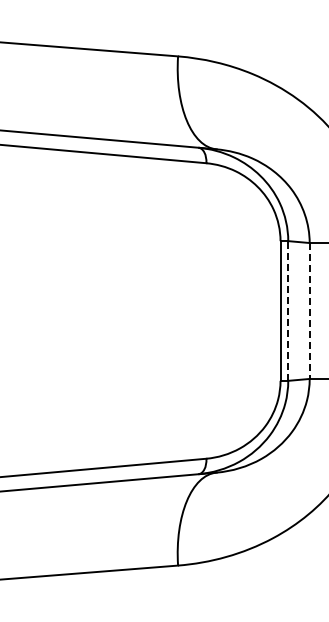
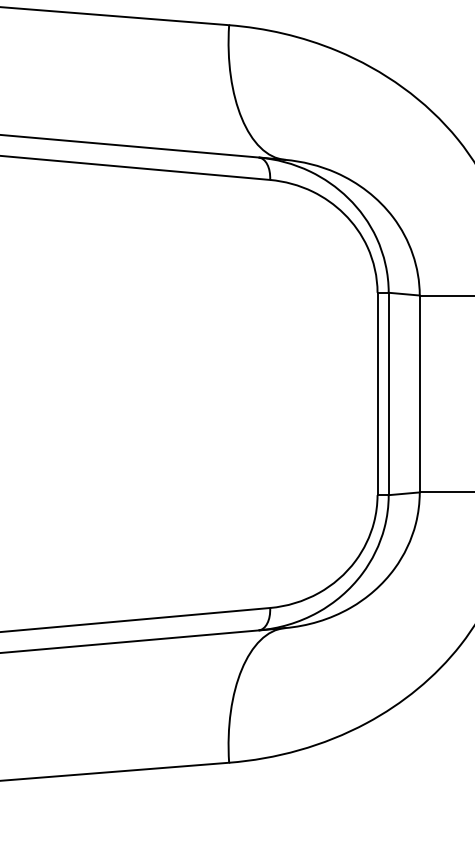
line: (288, 310) -> (389, 393), dashed -> solid
line: (309, 310) -> (419, 393), dashed -> solid

